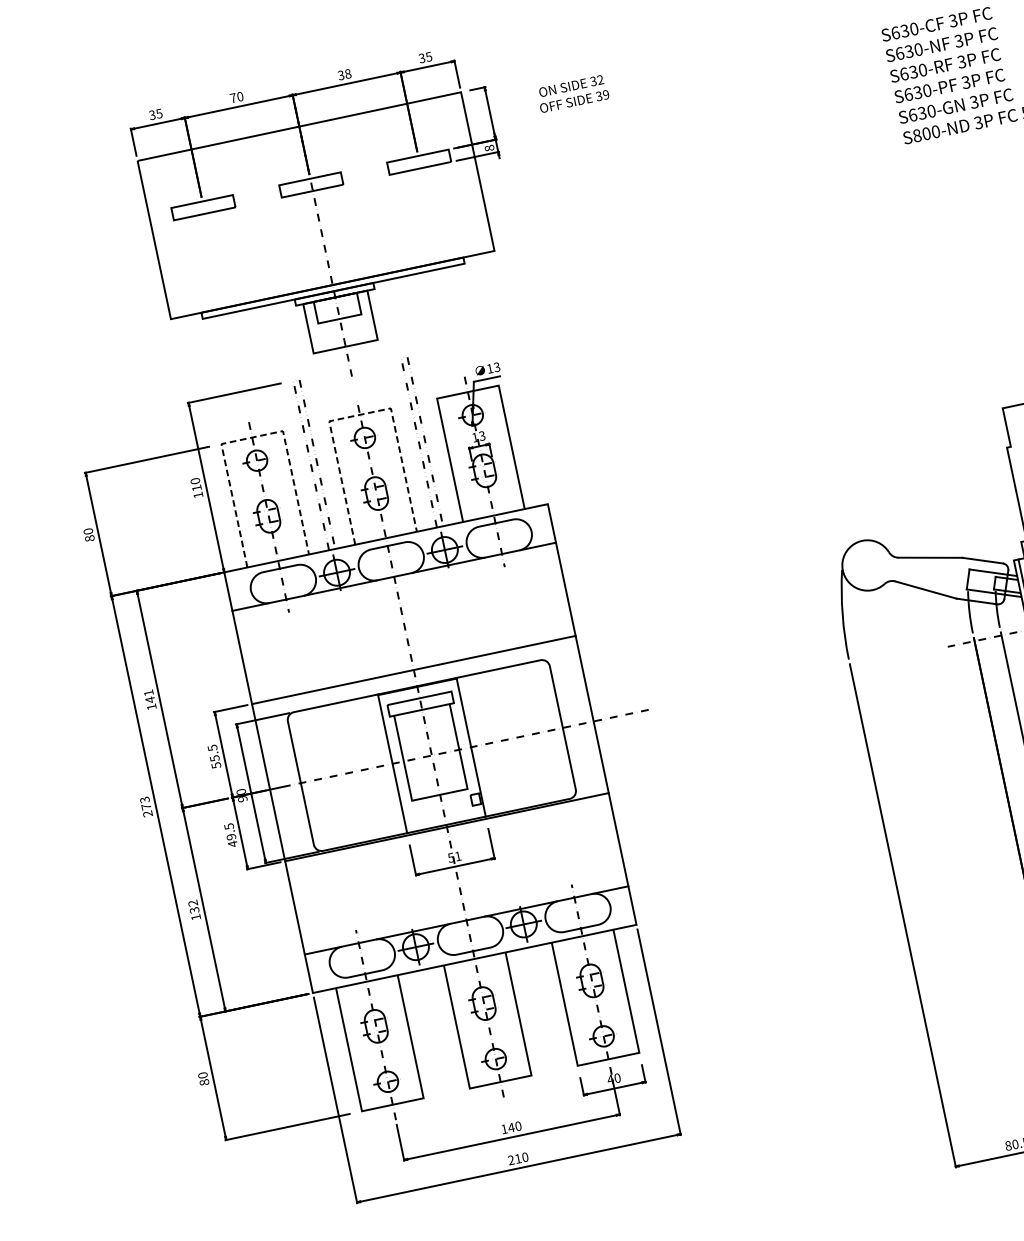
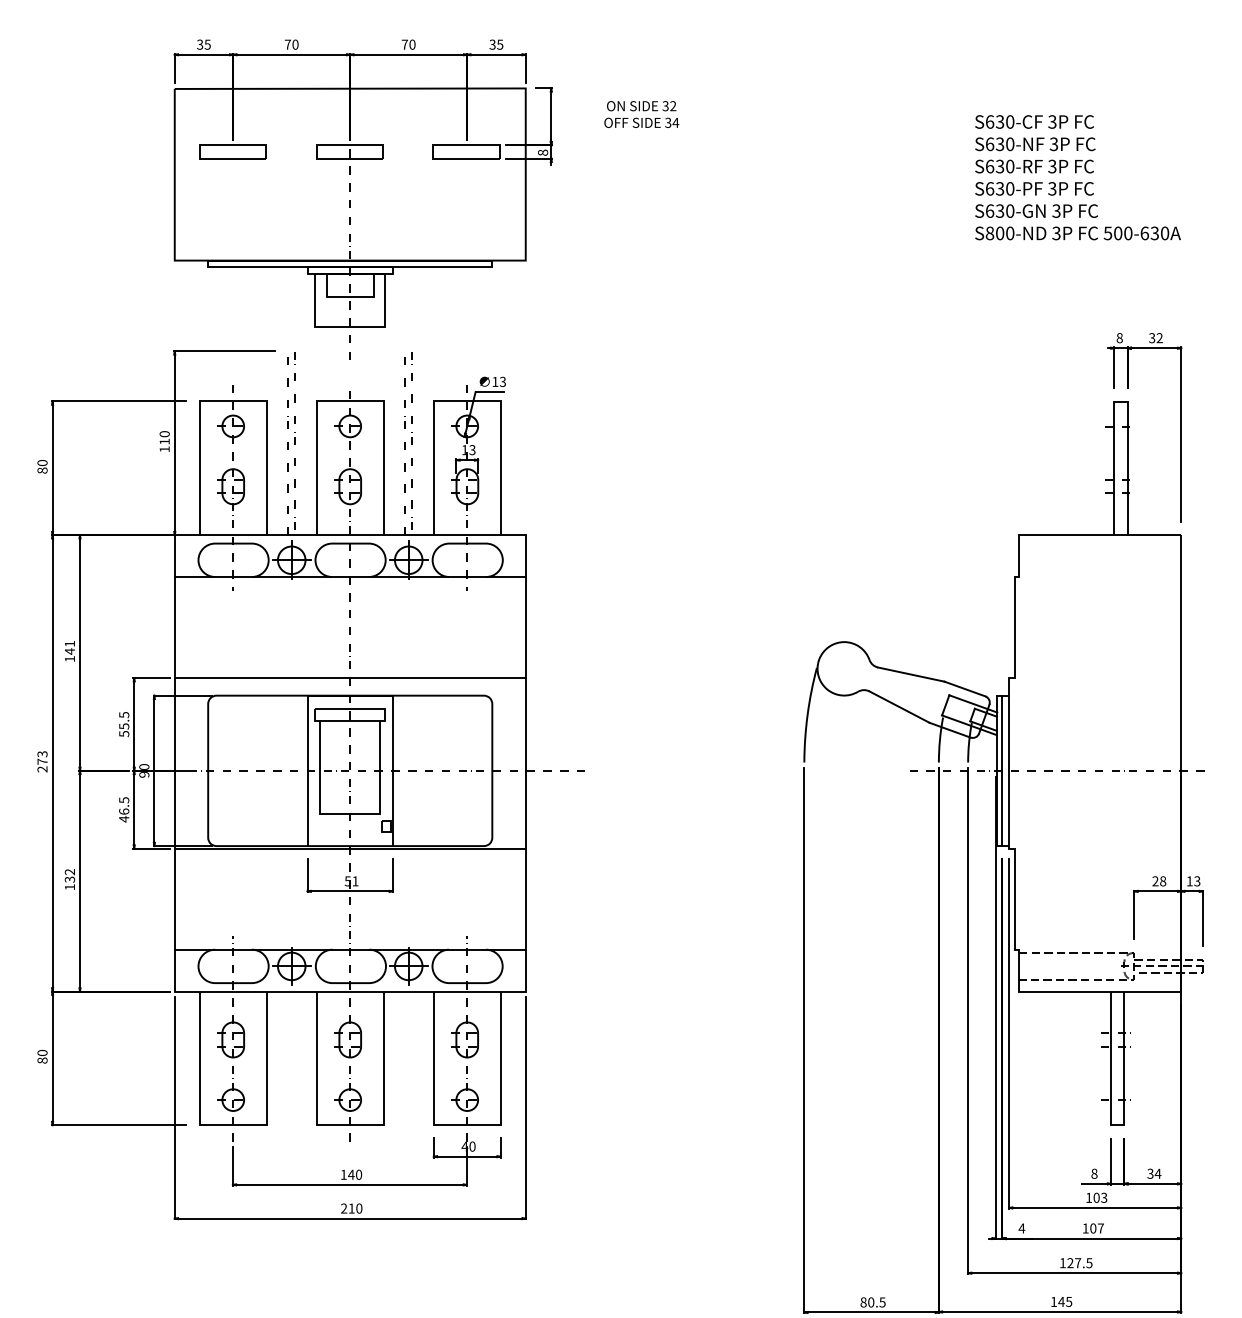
text: (344, 74) -> (408, 44), 38 -> 70
text: (605, 94) -> (675, 122), 39 -> 34
line: (360, 414) -> (350, 401), dashed -> solid
line: (252, 437) -> (233, 401), dashed -> solid
text: (231, 836) -> (124, 811), 49.5 -> 46.5

